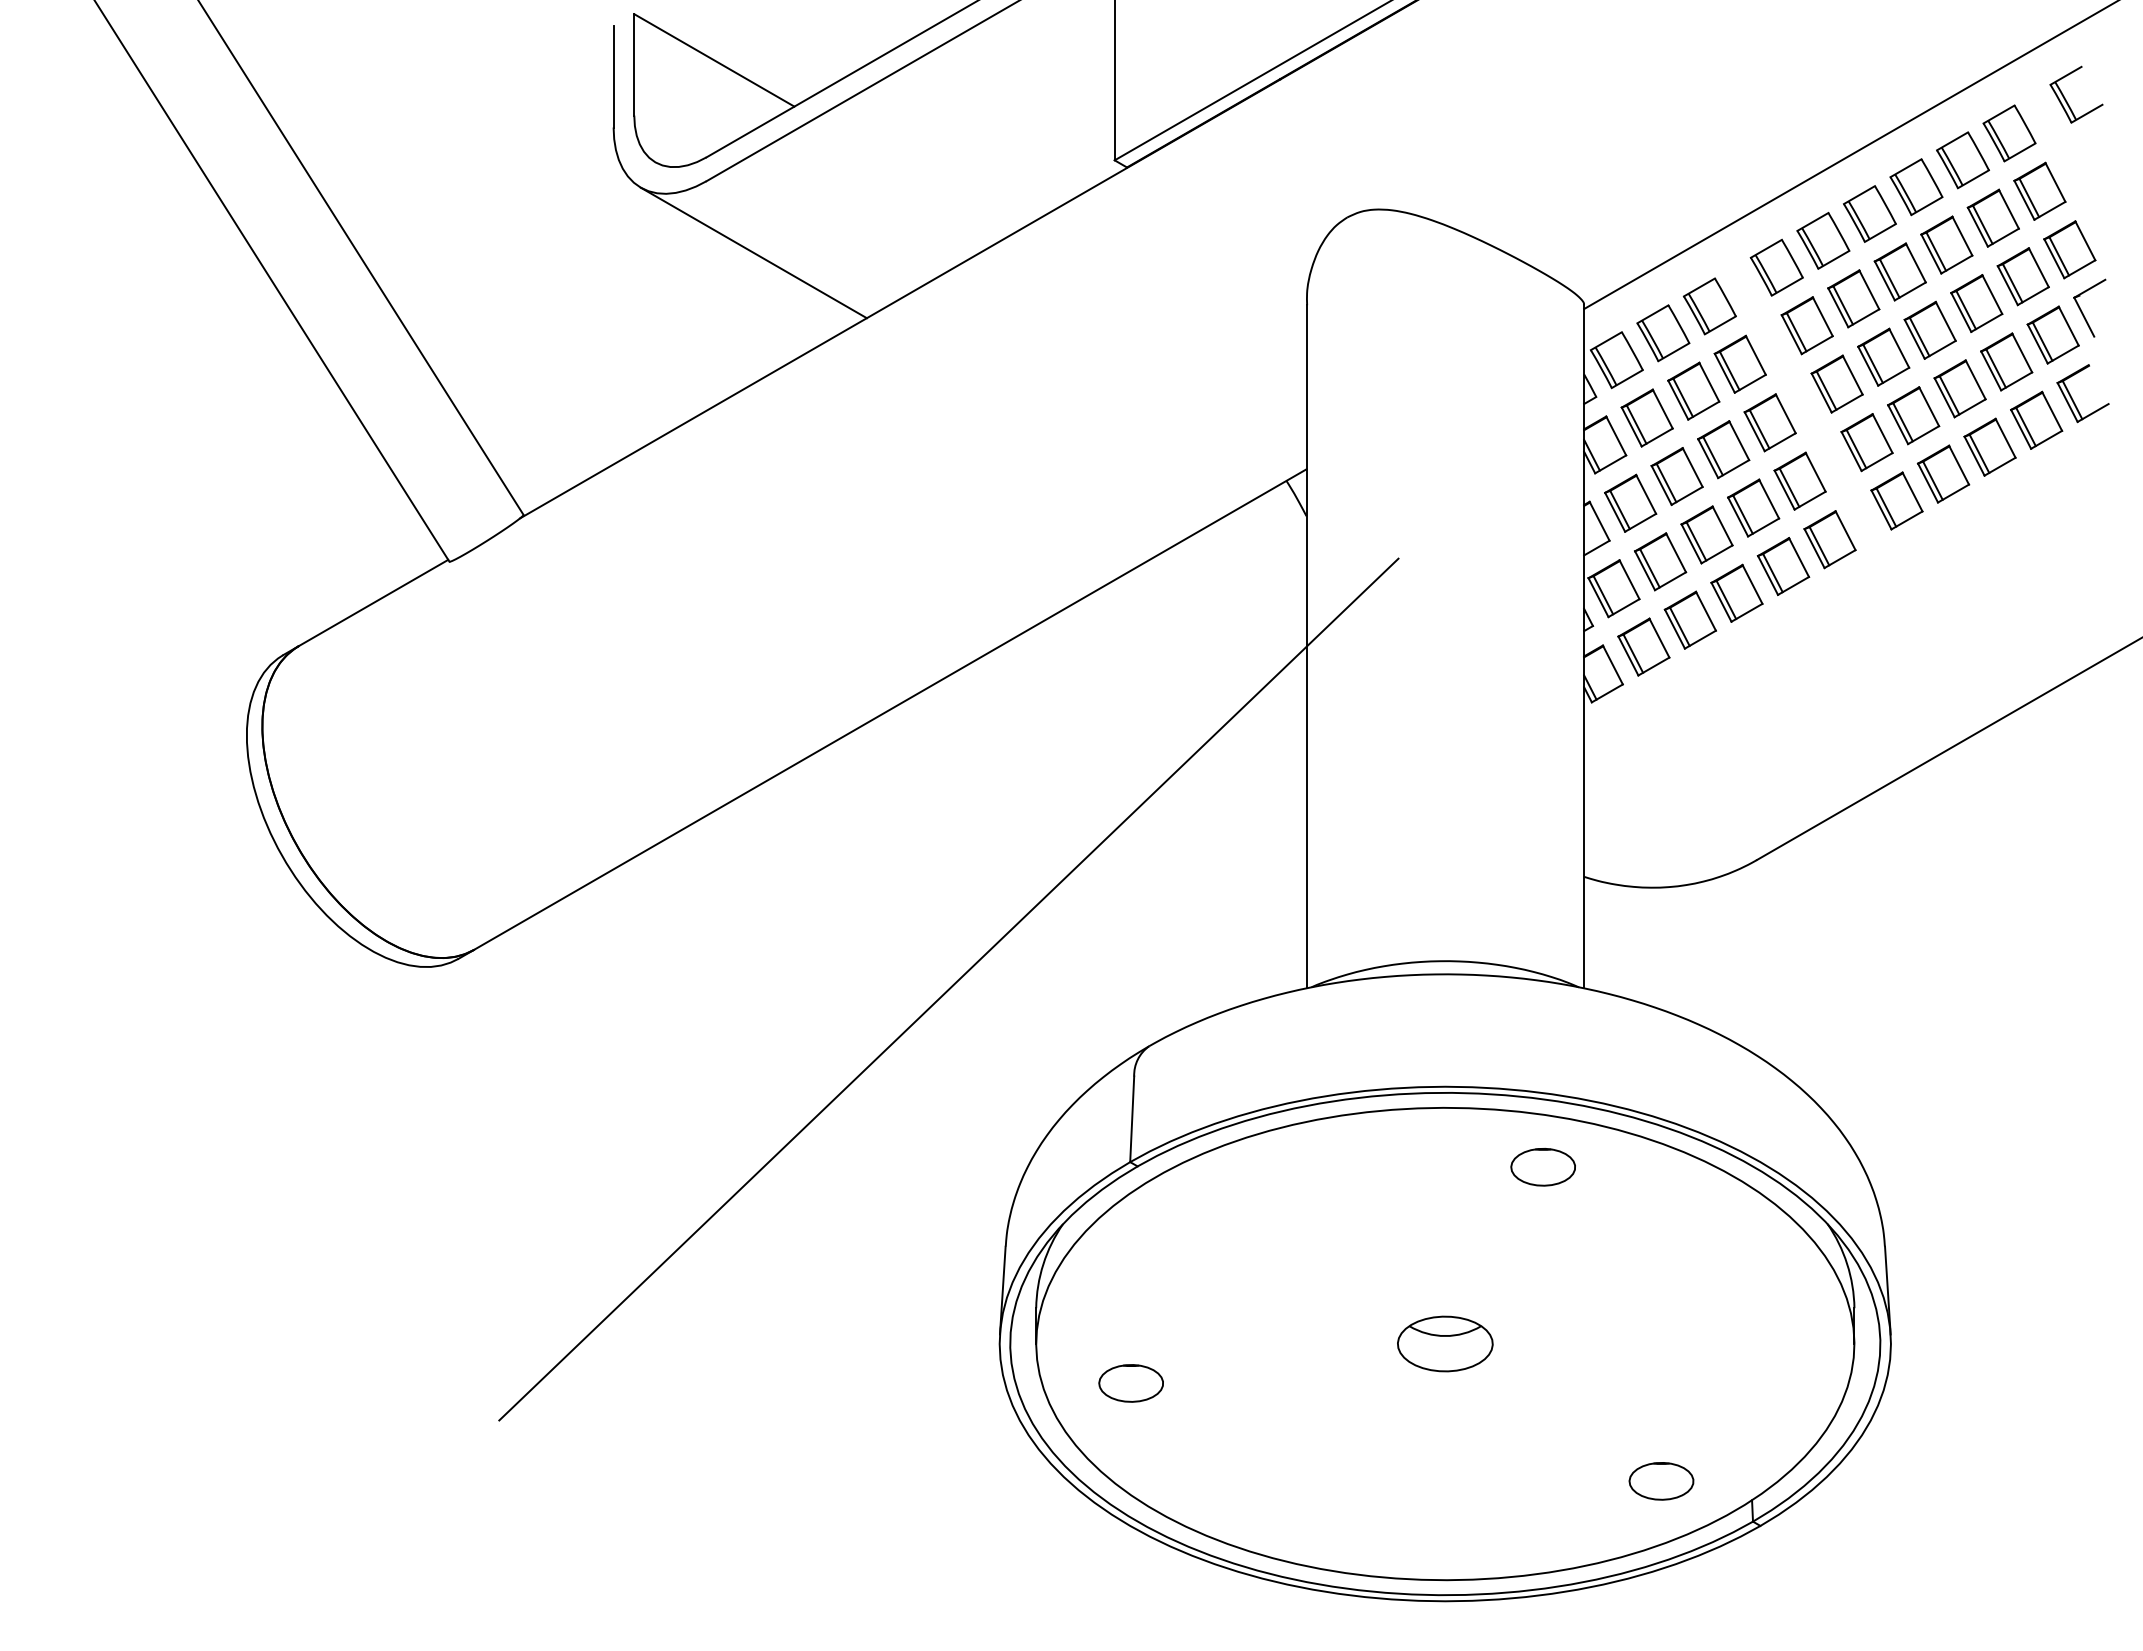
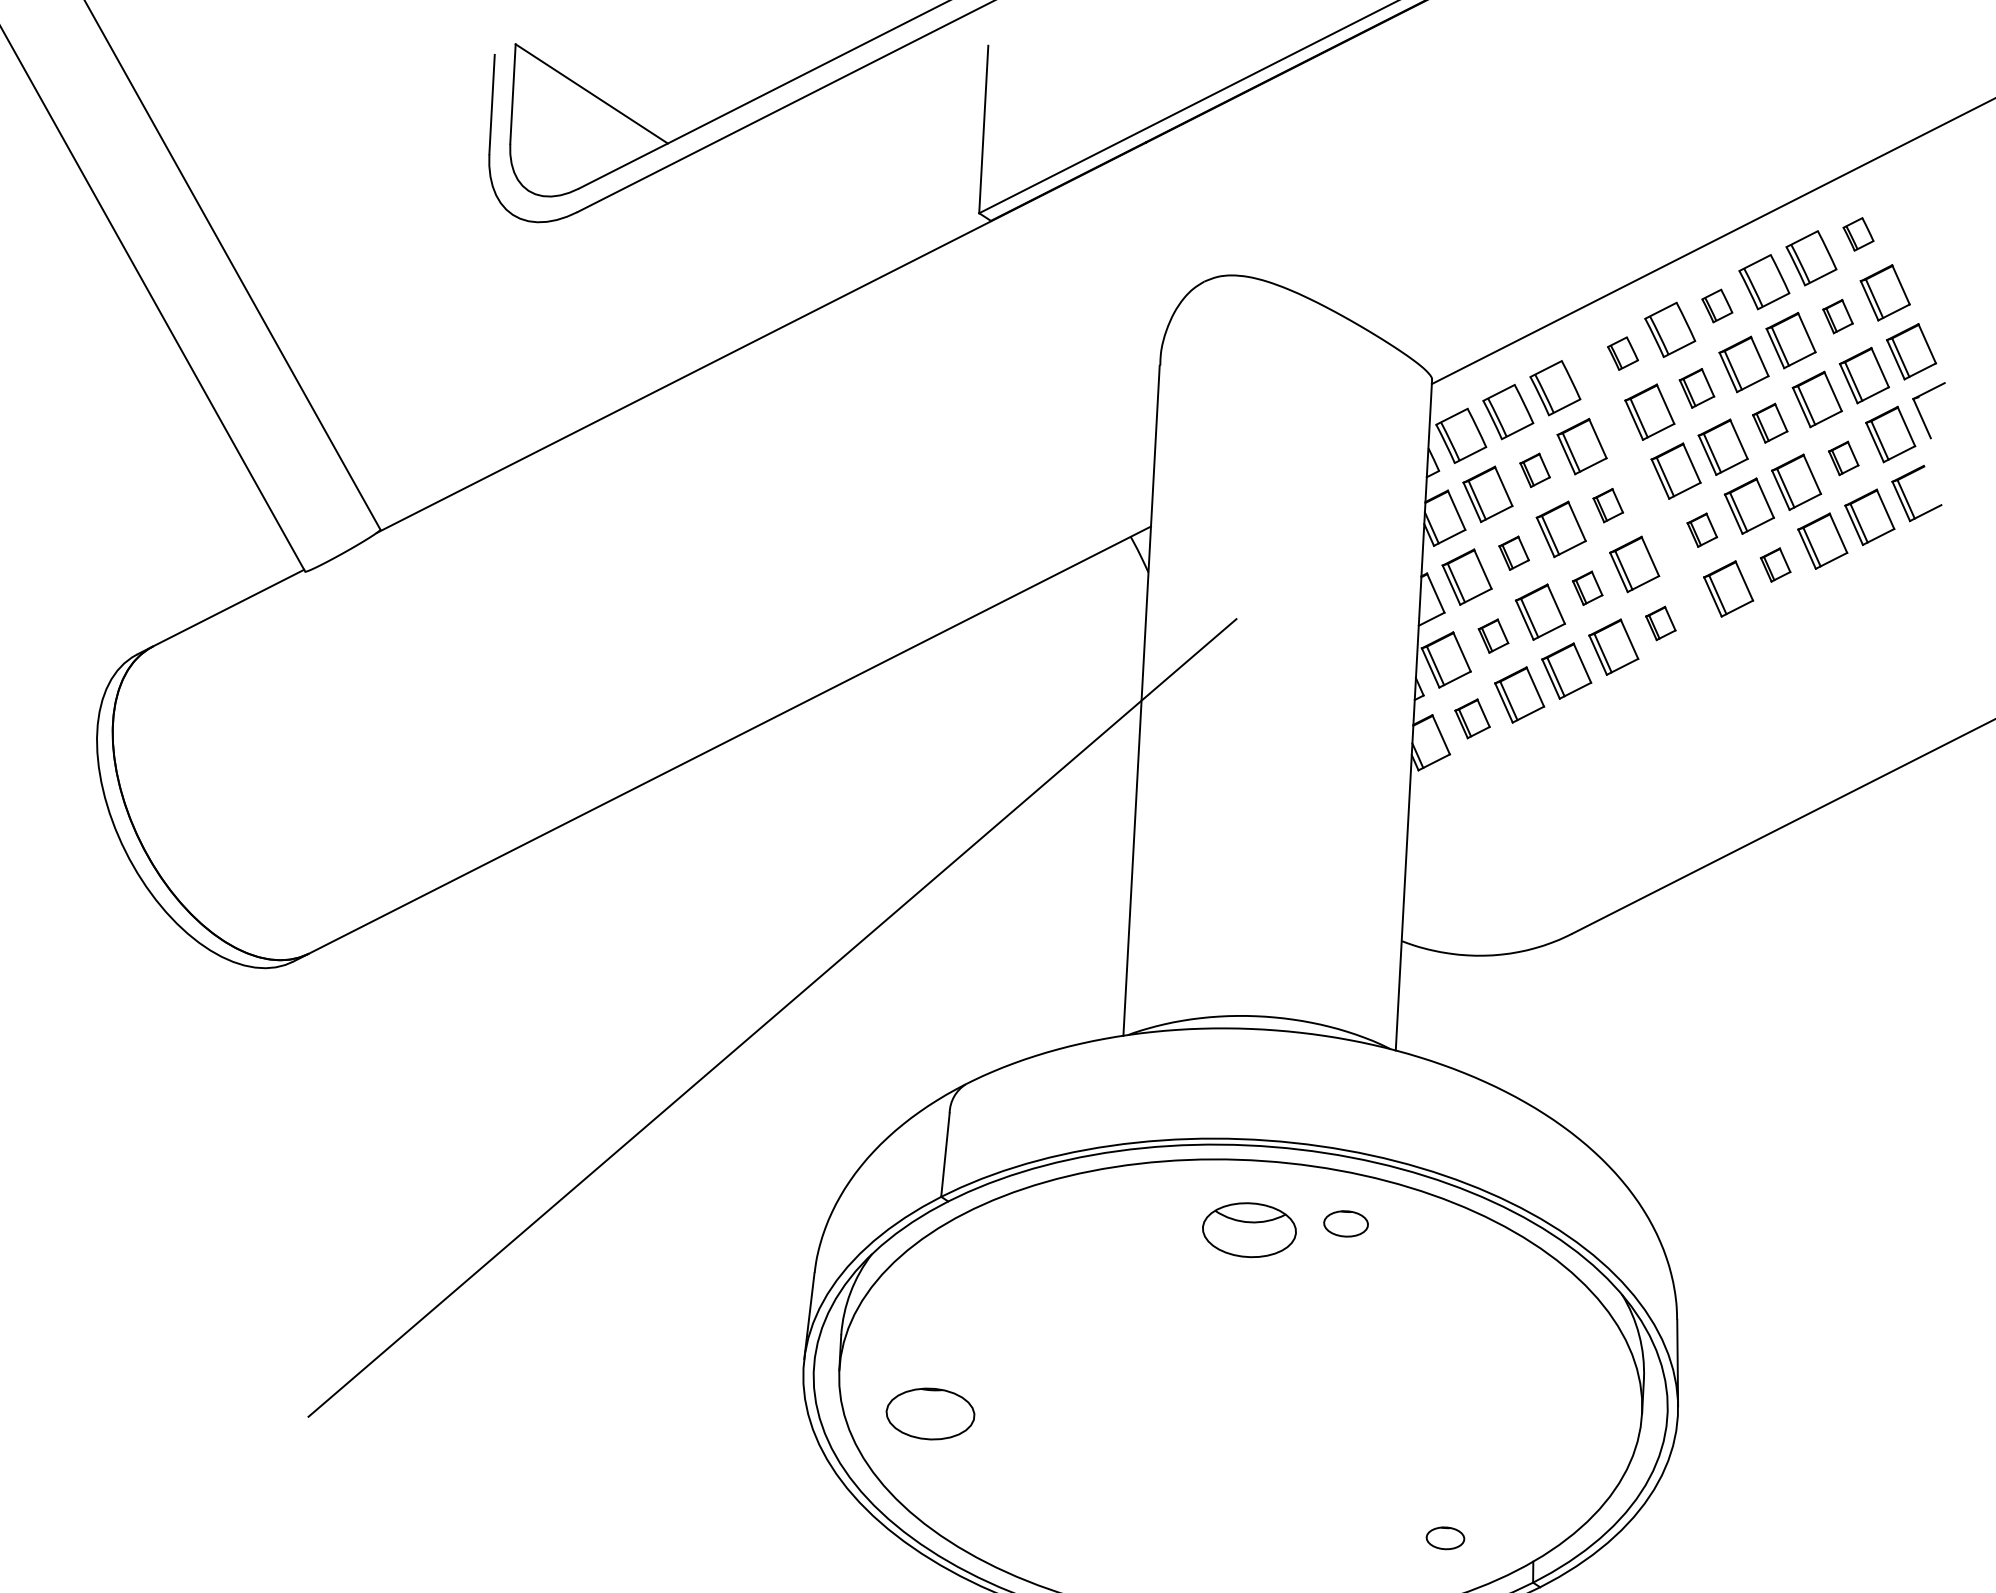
part: (2066, 99) -> (1916, 204), removed
part: (2009, 133) -> (1858, 234), size x0.6
part: (1869, 213) -> (1716, 305), size x0.6
part: (1992, 217) -> (1837, 315), size x0.6
line: (753, 252) -> (619, 284), removed
part: (1776, 267) -> (1622, 353), size x0.6
part: (1853, 298) -> (1696, 388), size x0.7
part: (1929, 329) -> (1769, 422), size x0.7
part: (2006, 361) -> (1843, 457), size x0.6
part: (1693, 390) -> (1534, 469), size x0.6
part: (1769, 422) -> (1607, 505), size x0.6
part: (1866, 442) -> (1701, 529), size x0.6
part: (1943, 473) -> (1775, 564), size x0.6
part: (1676, 476) -> (1513, 553), size x0.6
part: (1753, 507) -> (1587, 587), size x0.6
part: (1829, 539) -> (1660, 623), size x0.6
part: (1660, 561) -> (1493, 635), size x0.6
part: (1643, 646) -> (1472, 718), size x0.7
part: (1542, 1167) -> (1345, 1224), size x0.7
part: (1445, 1343) -> (1249, 1229), moved
part: (1130, 1383) -> (929, 1414), size x1.4
part: (1661, 1481) -> (1445, 1538), size x0.6

